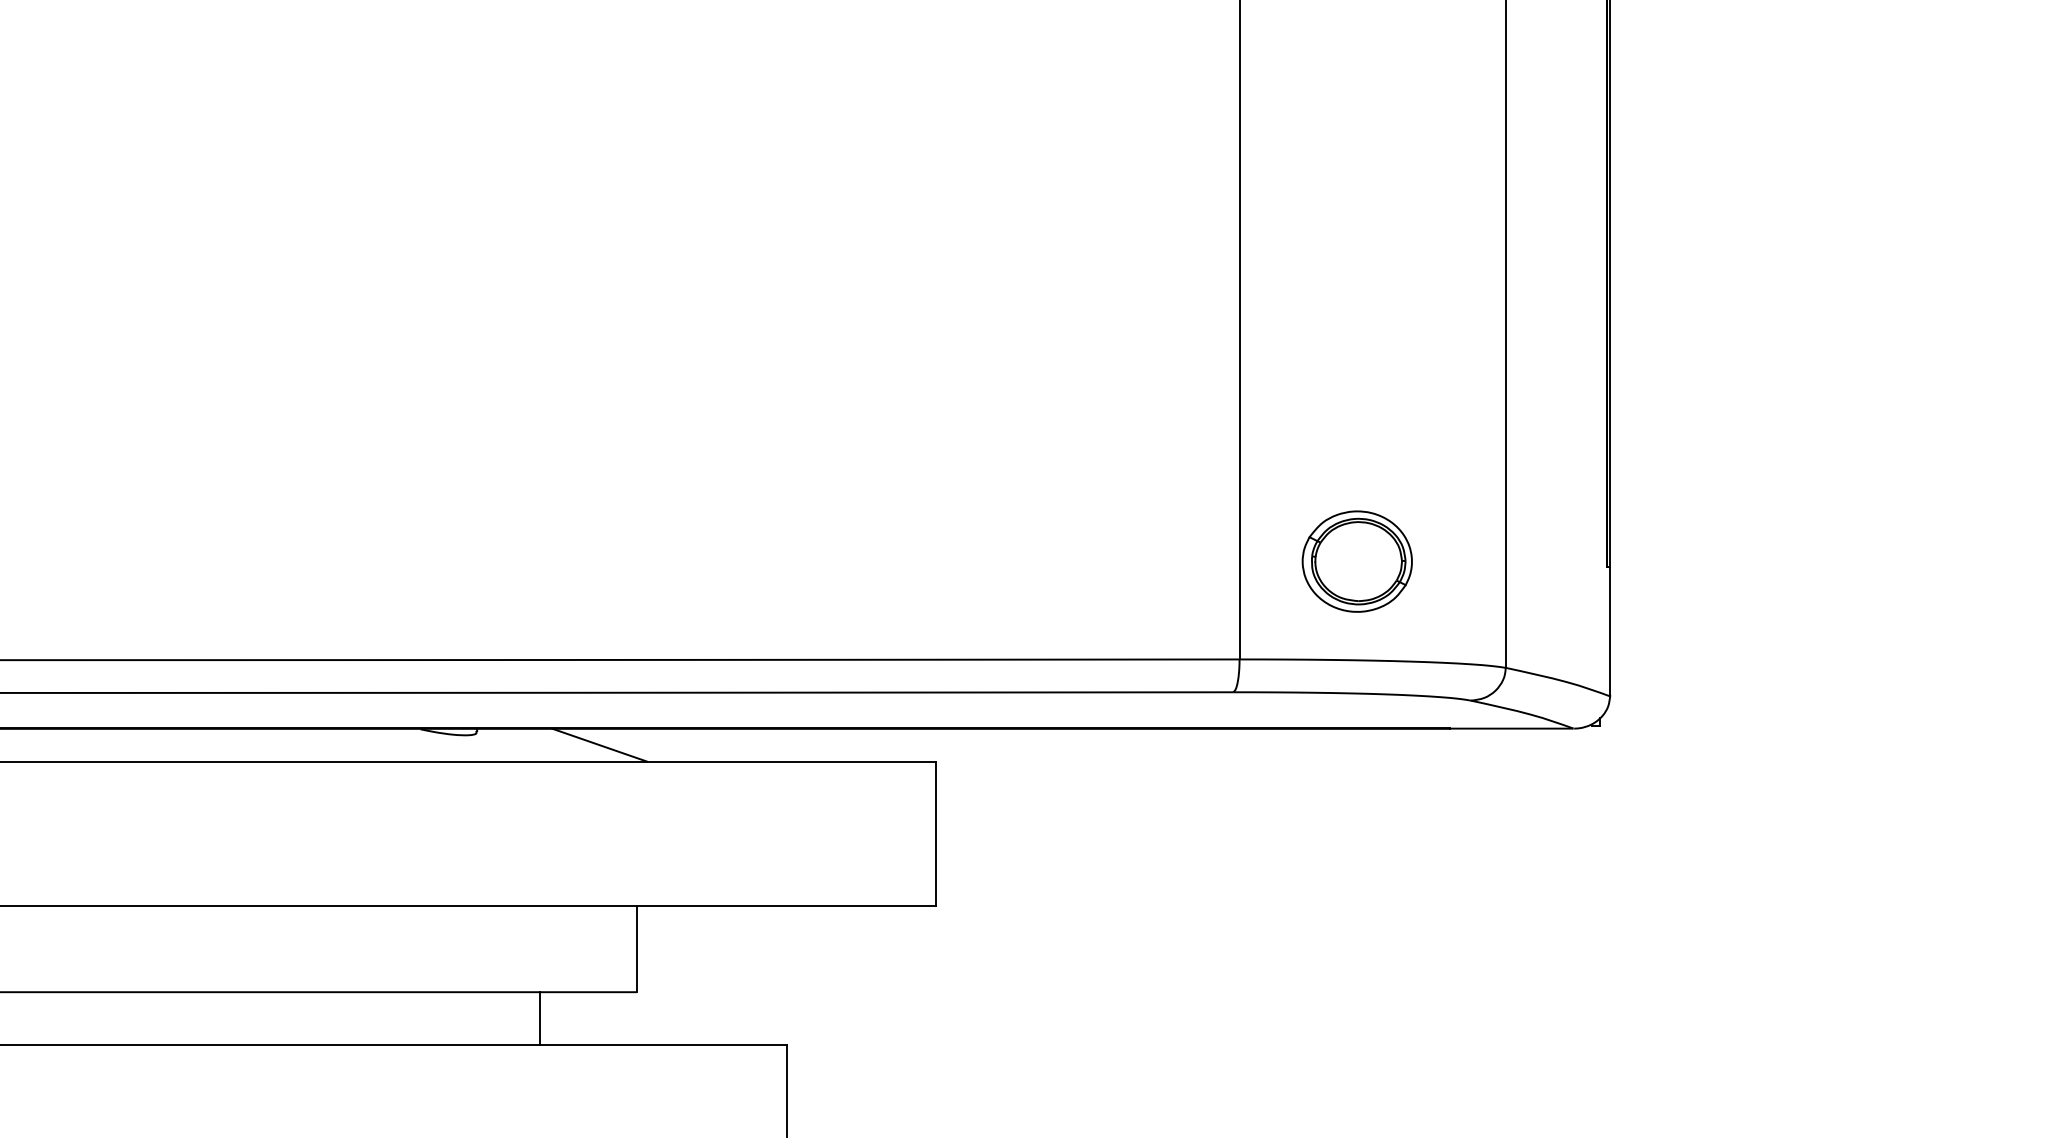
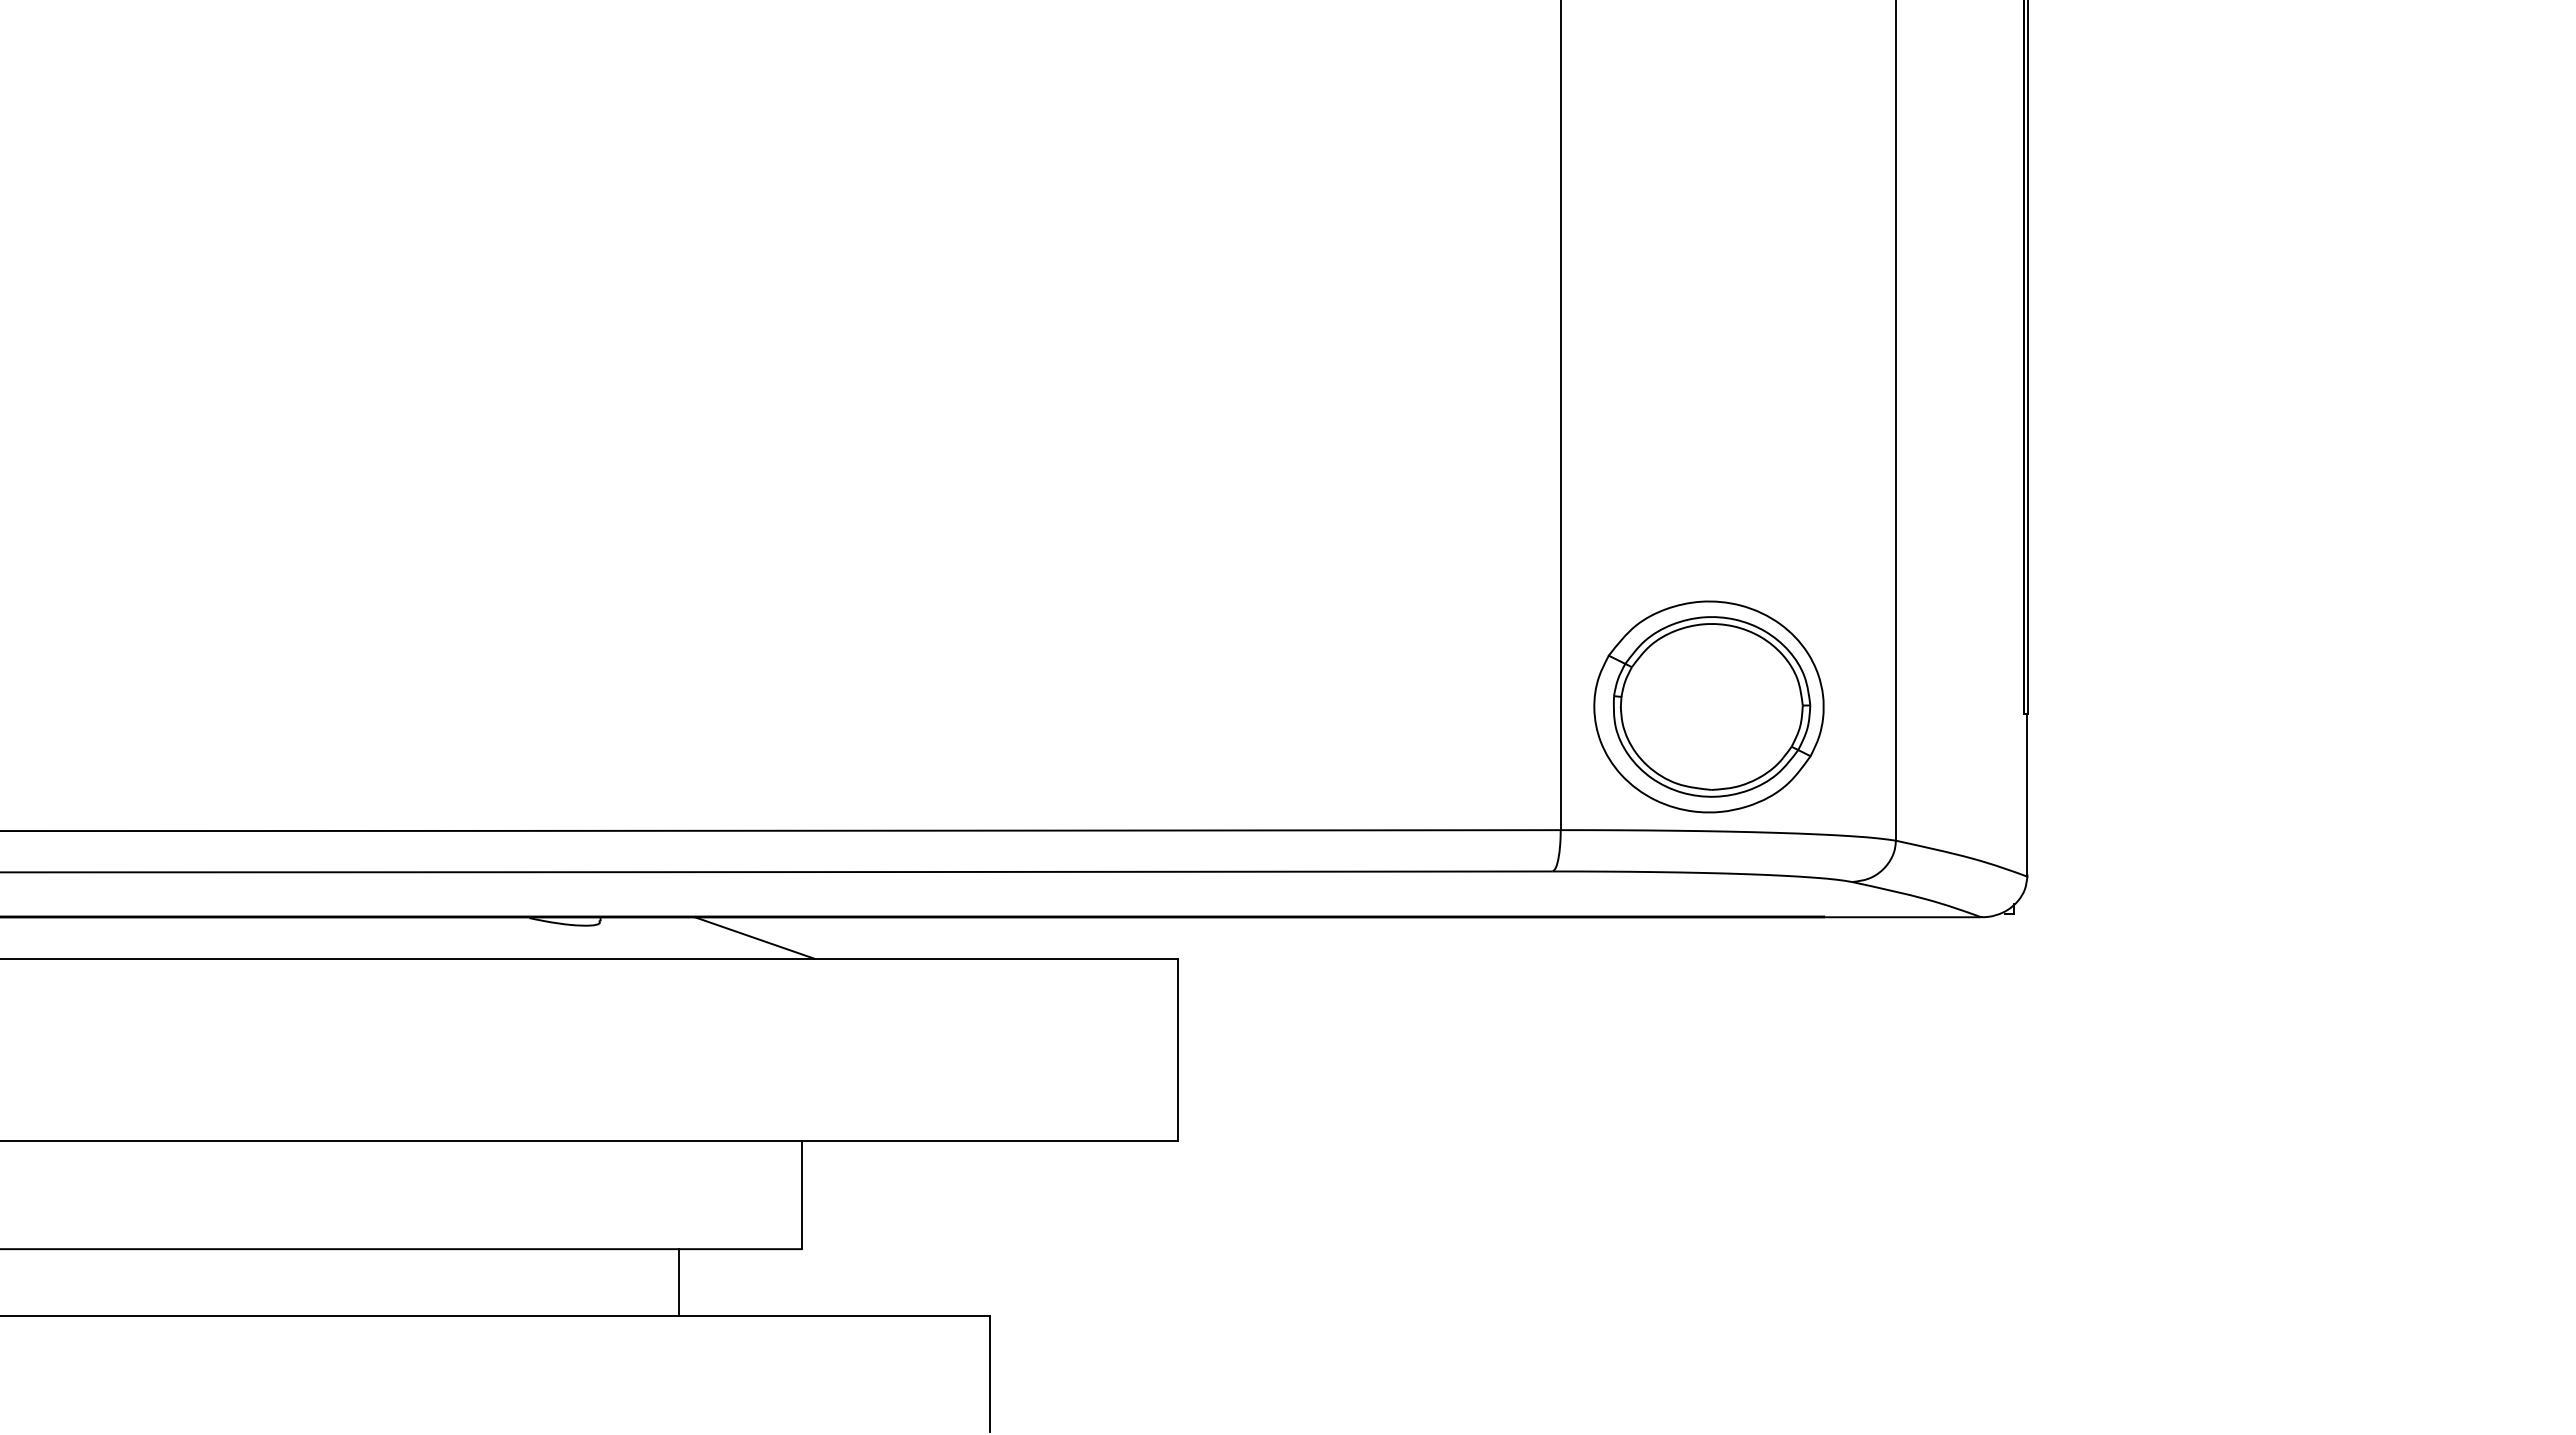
part: (1356, 561) -> (1708, 706), size x1.67

